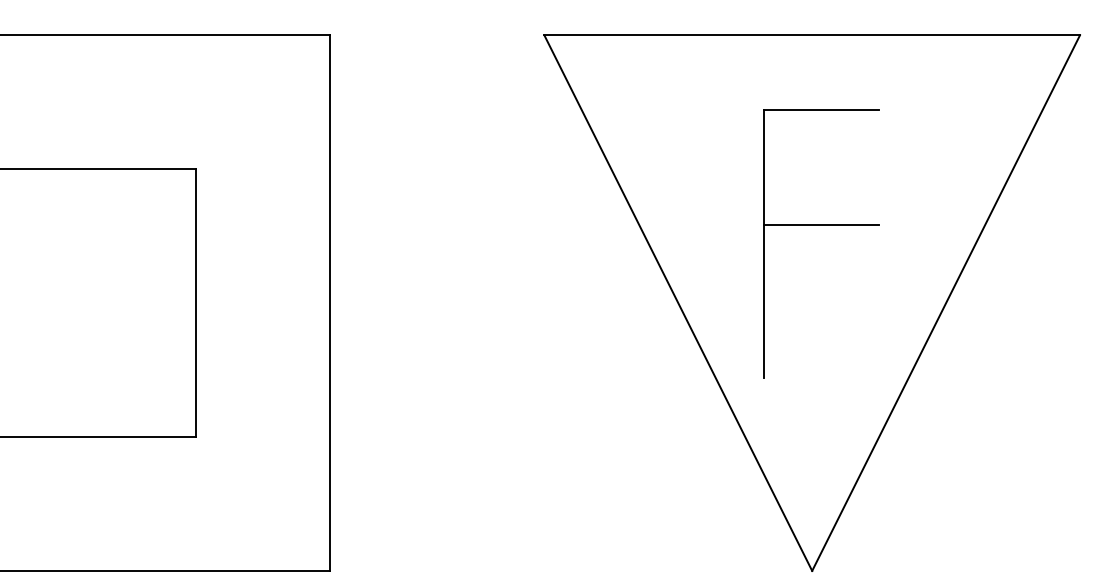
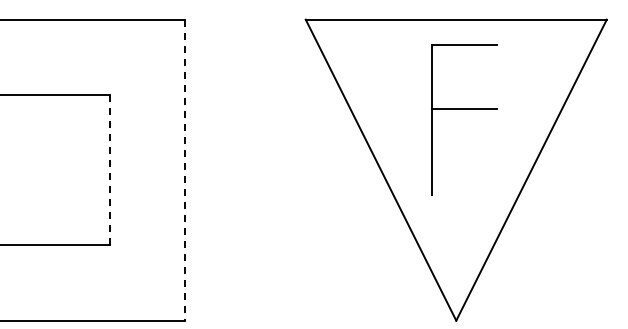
part: (821, 225) -> (464, 109), moved
line: (196, 303) -> (110, 170), solid -> dashed
line: (330, 303) -> (185, 170), solid -> dashed

